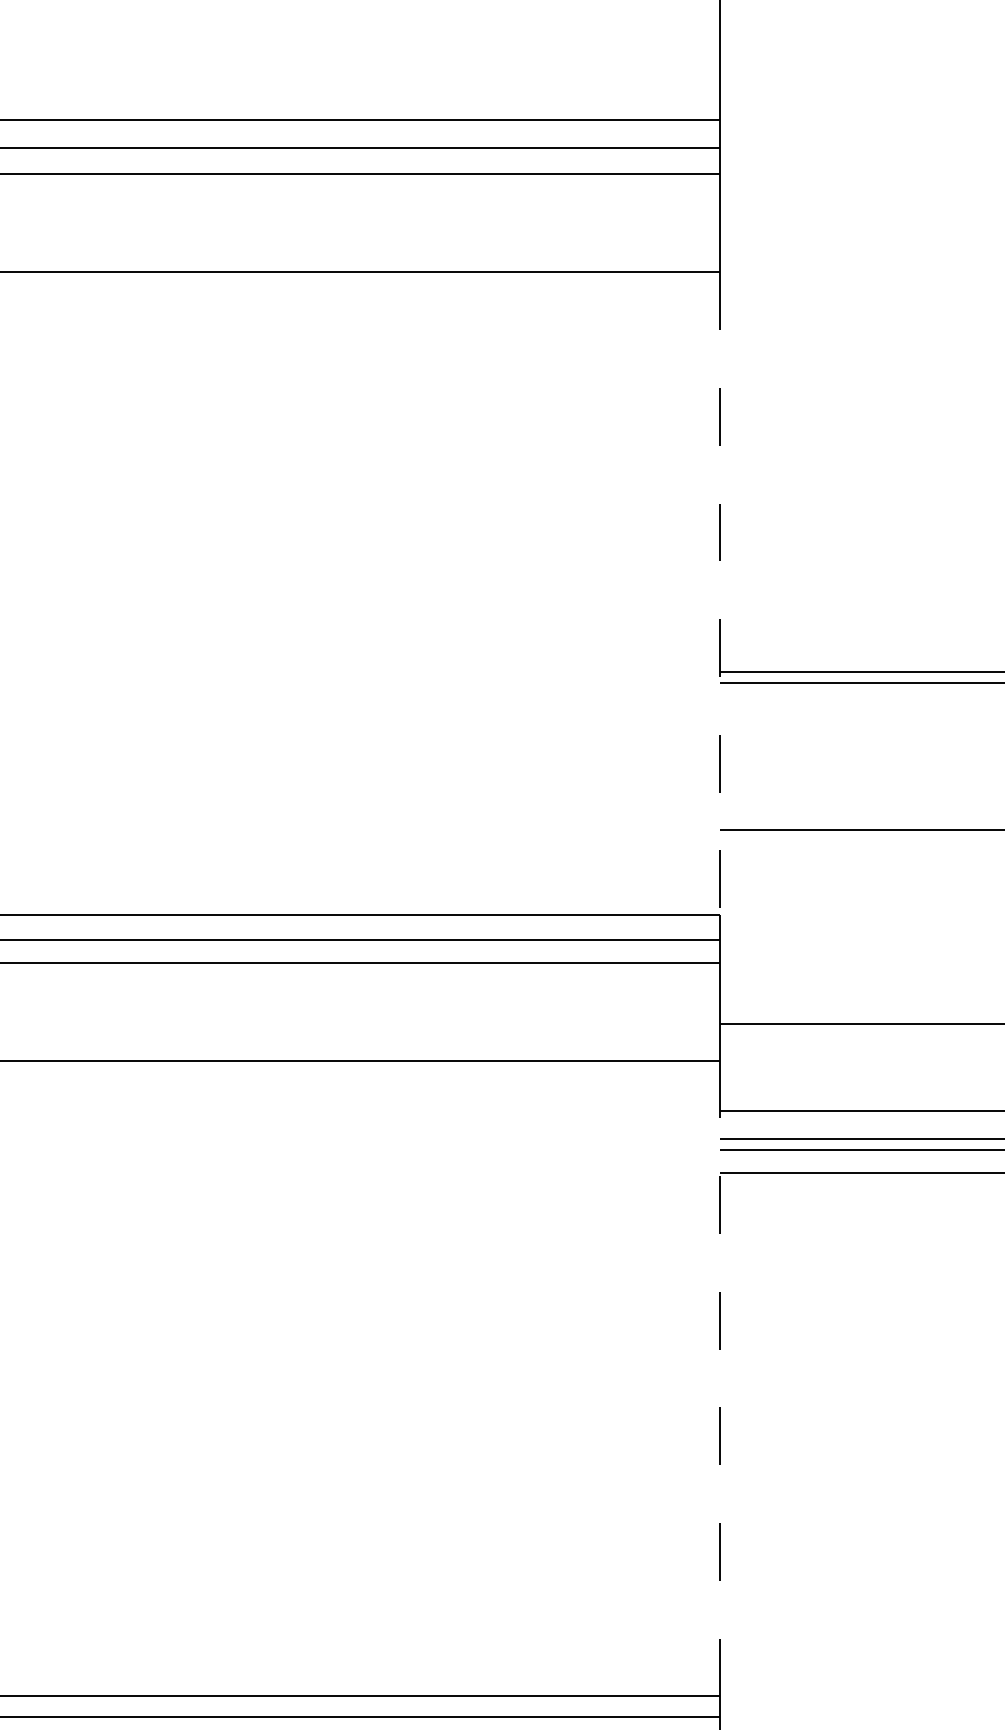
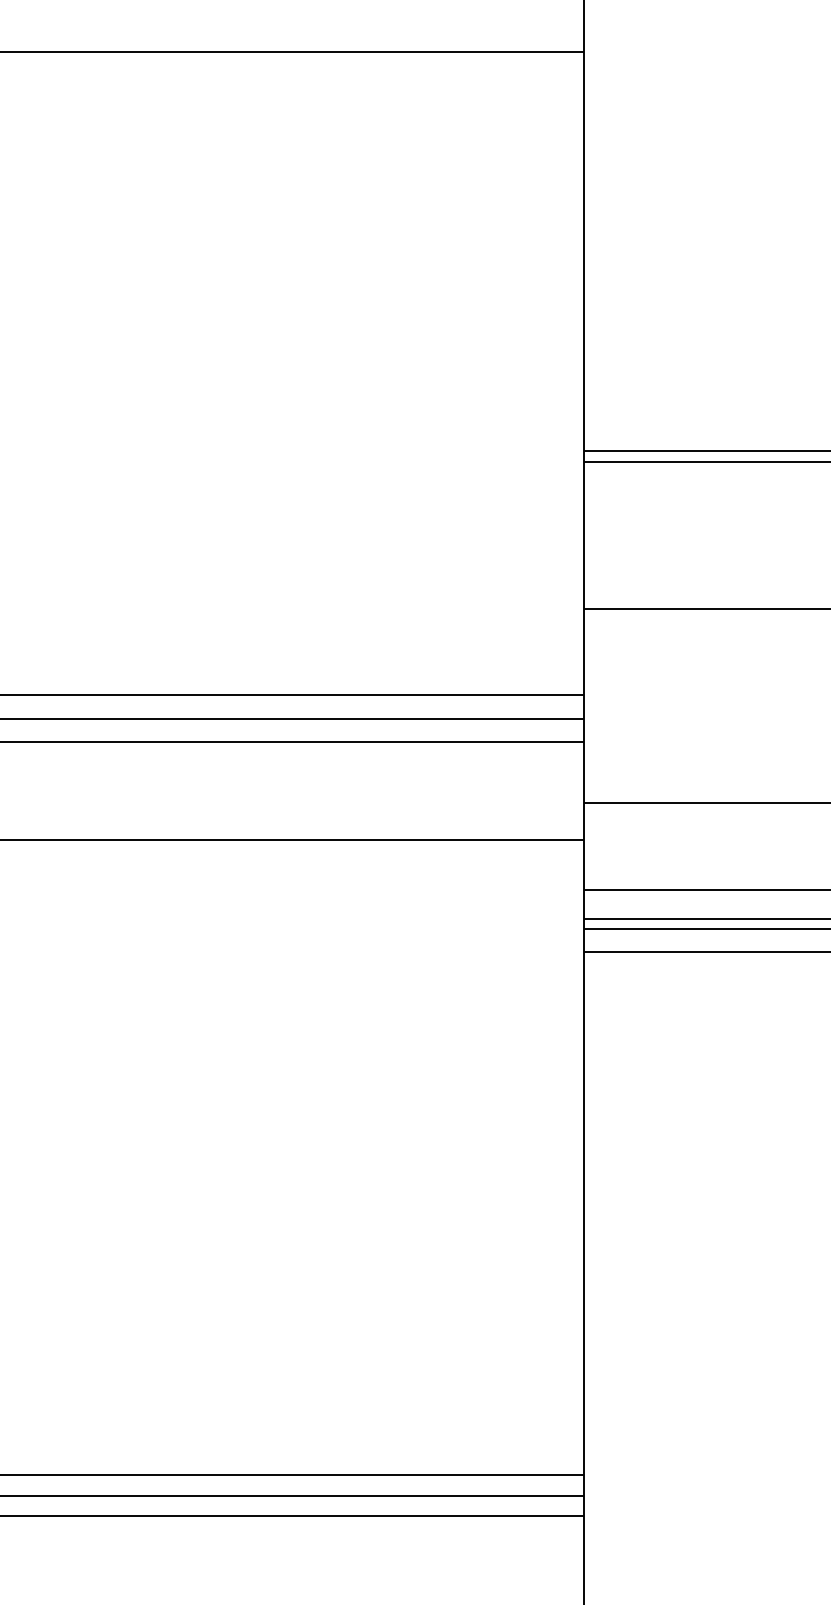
line: (720, 594) -> (583, 373), dashed -> solid
line: (720, 1378) -> (583, 1157), dashed -> solid

